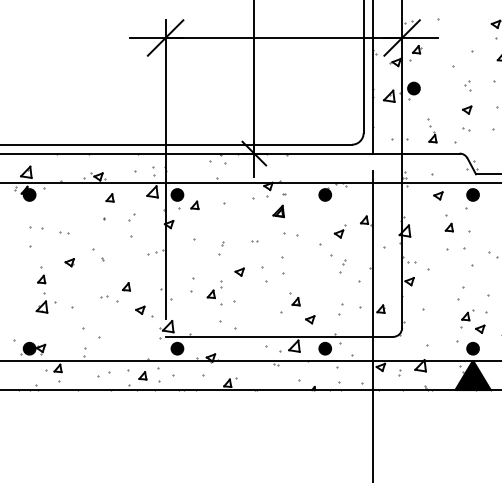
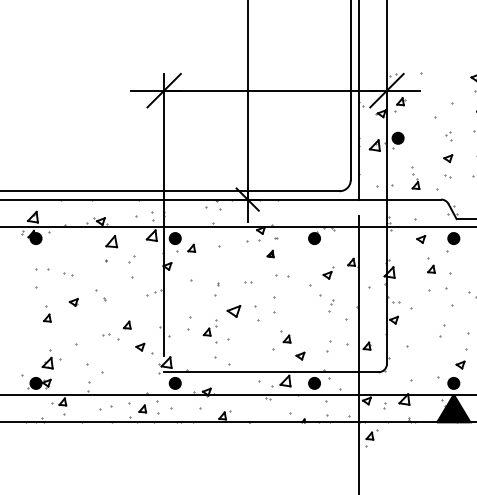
part: (109, 197) -> (111, 240), size x1.6
part: (278, 210) -> (270, 253), size x0.6
part: (239, 271) -> (233, 310), size x1.6
part: (46, 303) -> (51, 359), moved
part: (467, 319) -> (371, 438), moved

